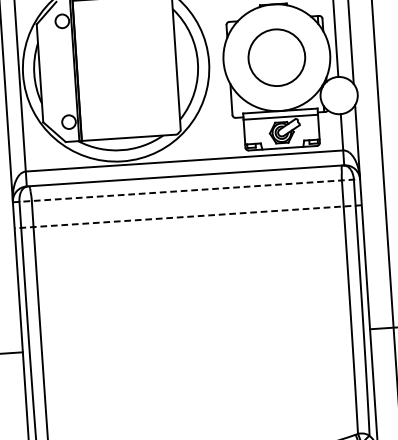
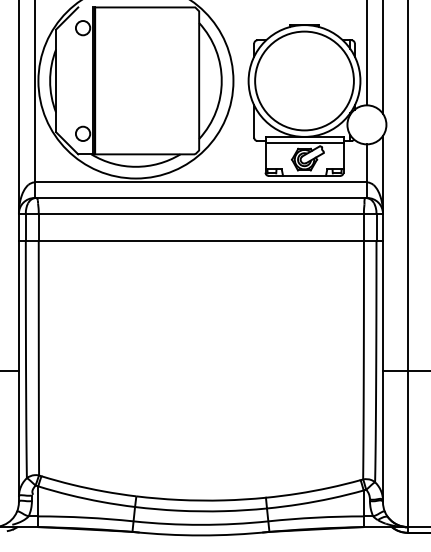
circle: (276, 57) -> (304, 80), size x1.67
line: (187, 190) -> (201, 213), dashed -> solid
line: (187, 216) -> (200, 240), dashed -> solid

